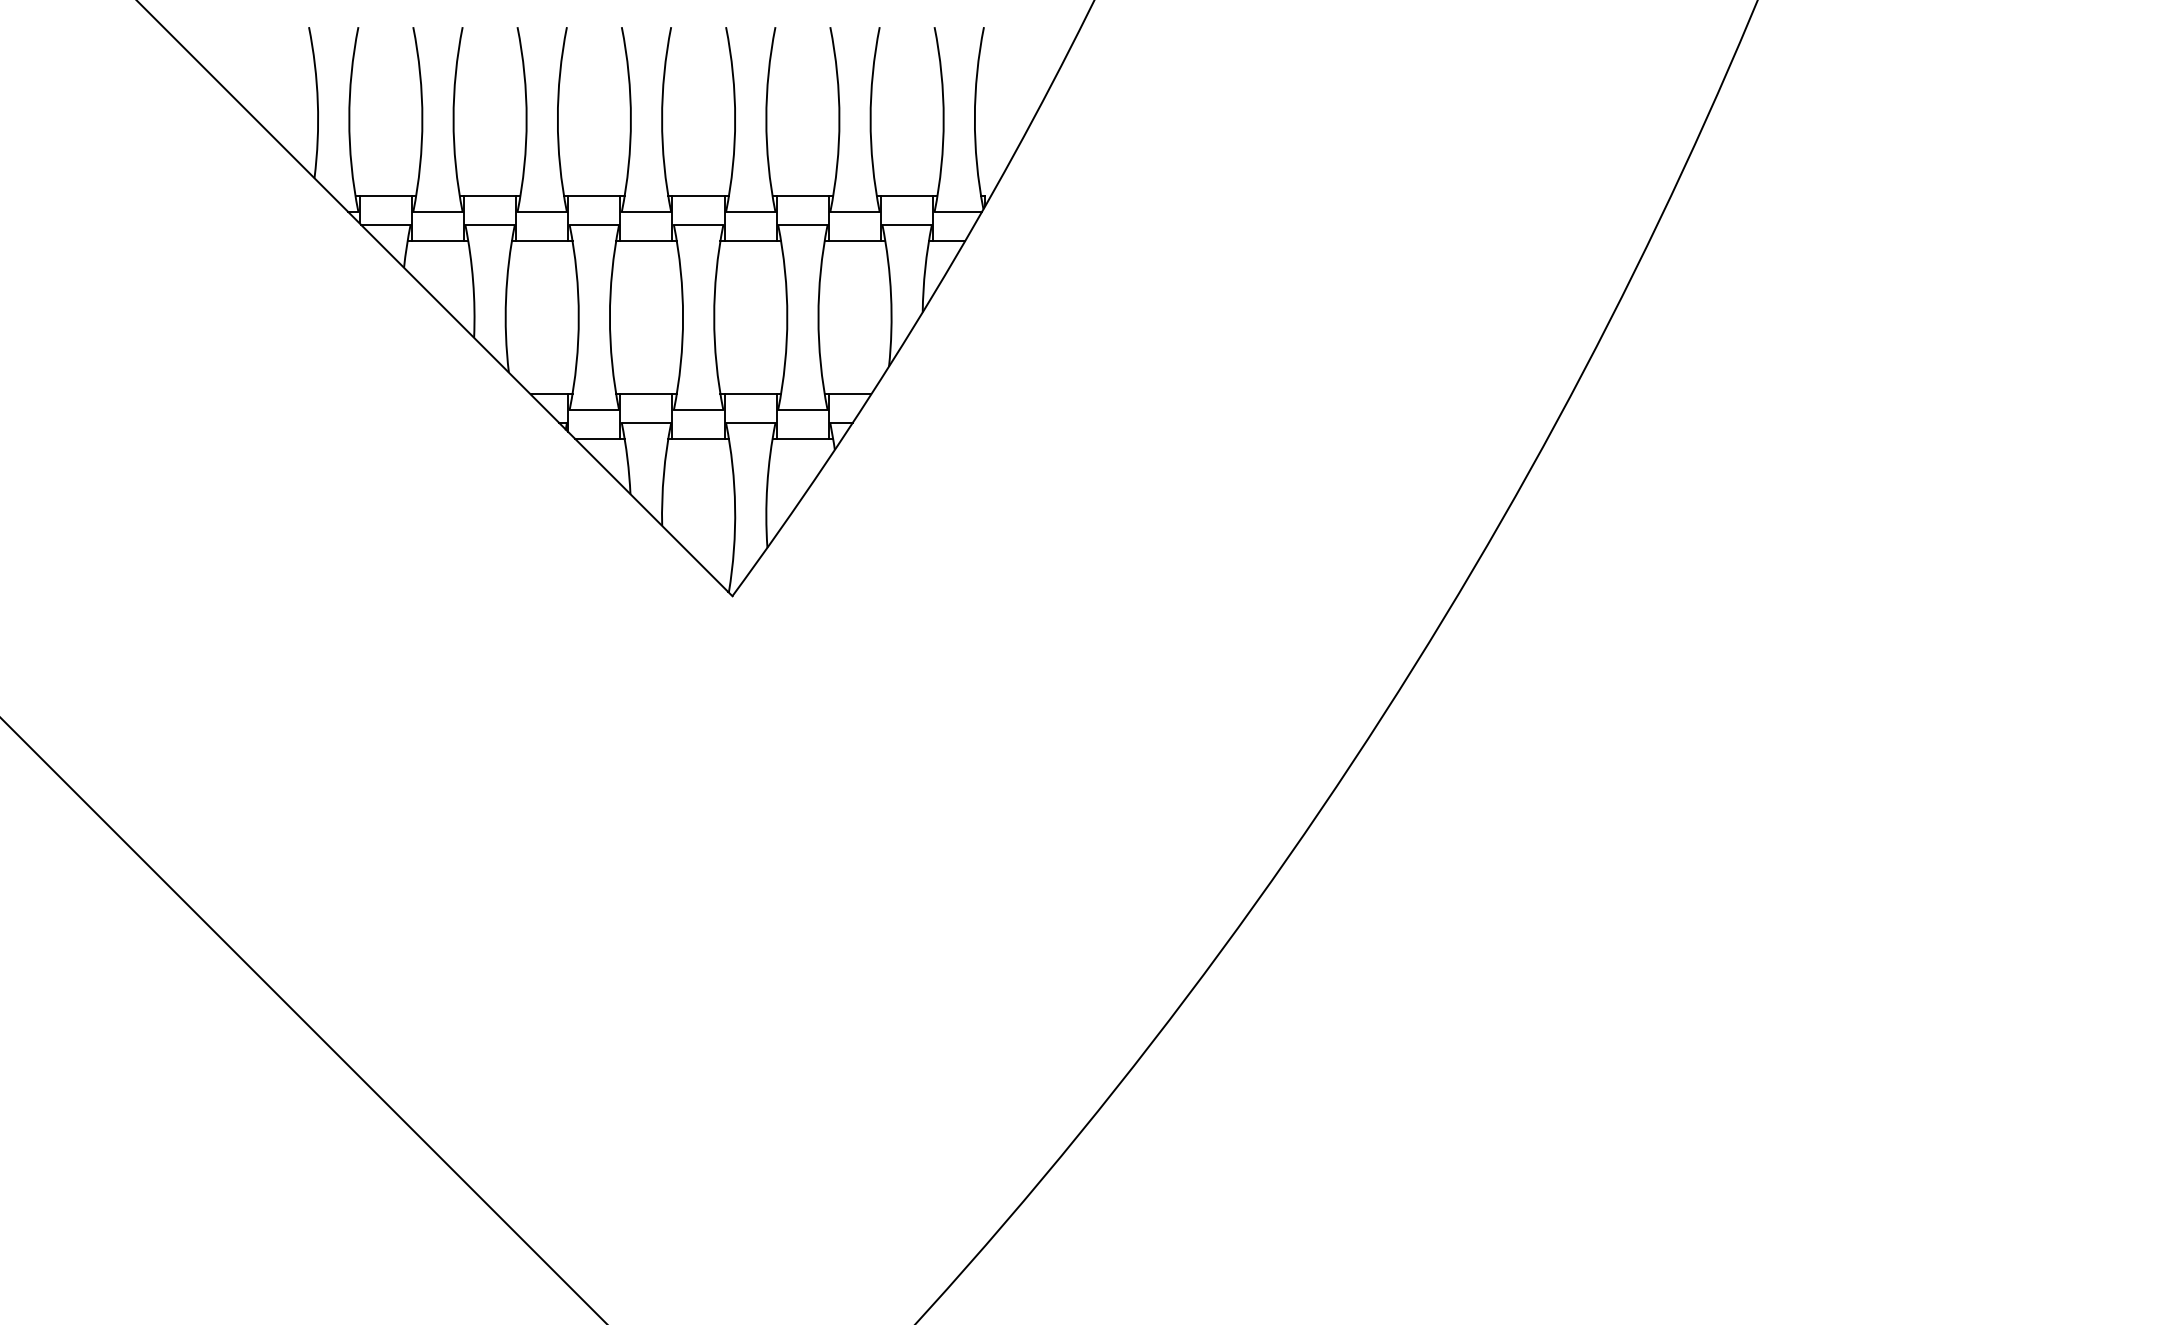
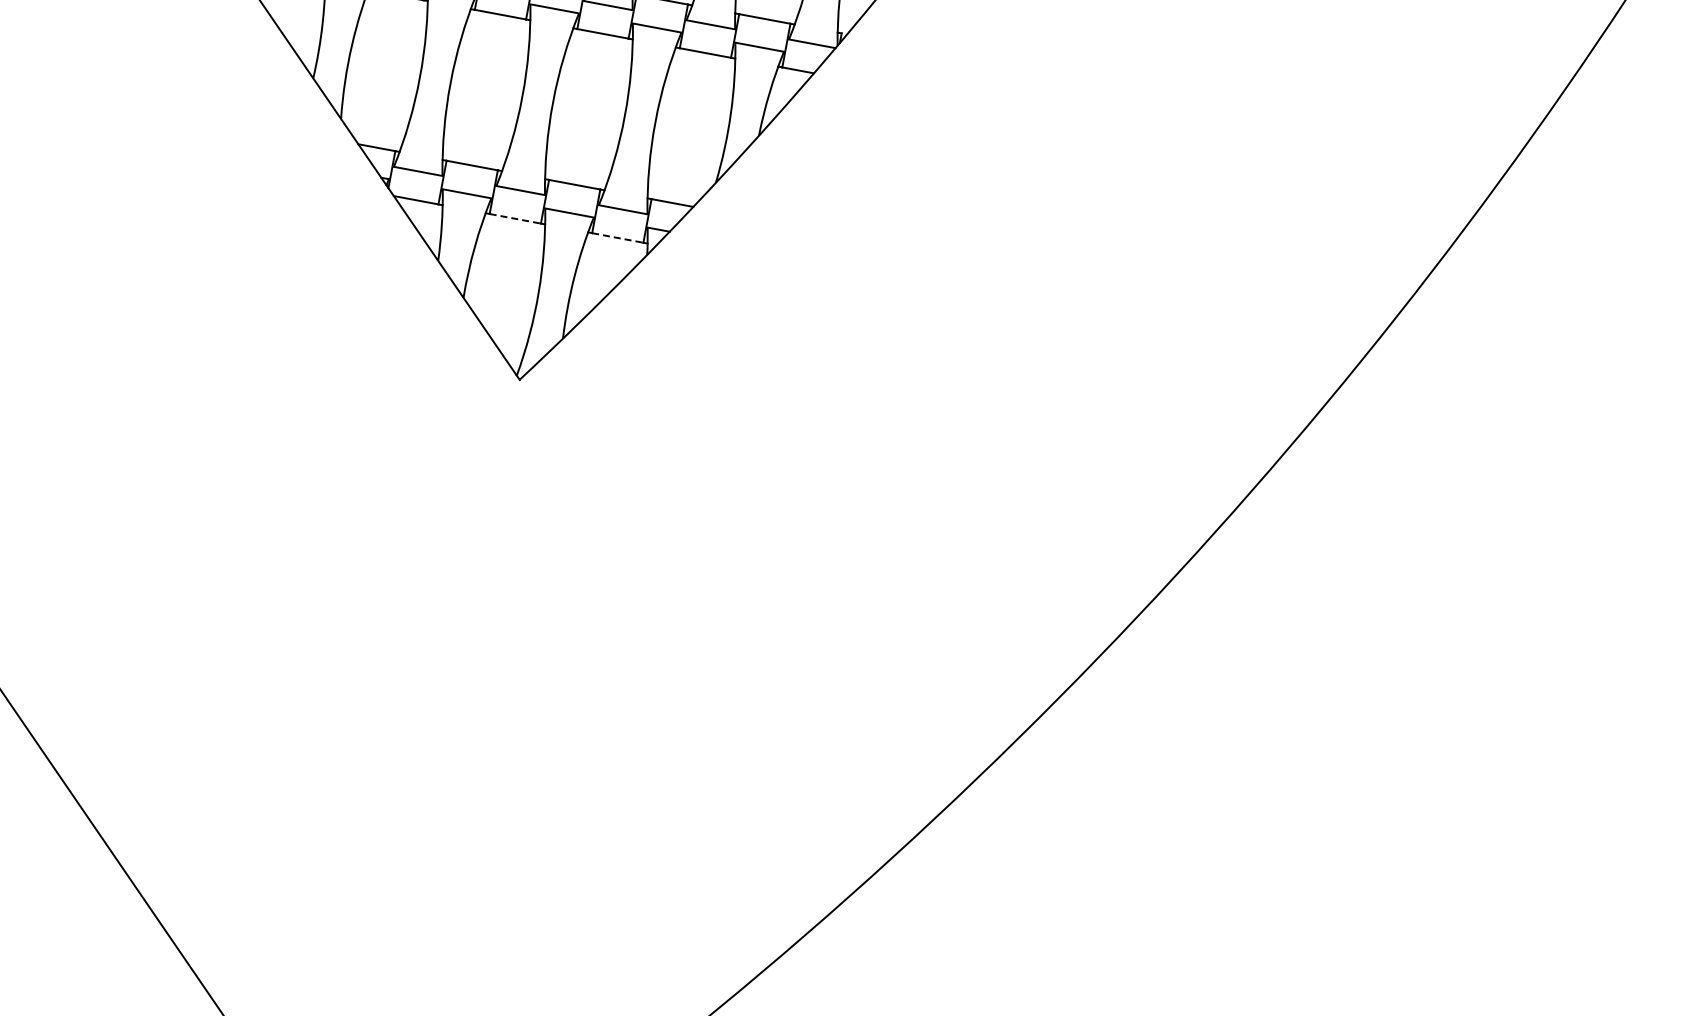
line: (699, 438) -> (516, 218), solid -> dashed
line: (803, 438) -> (618, 237), solid -> dashed

